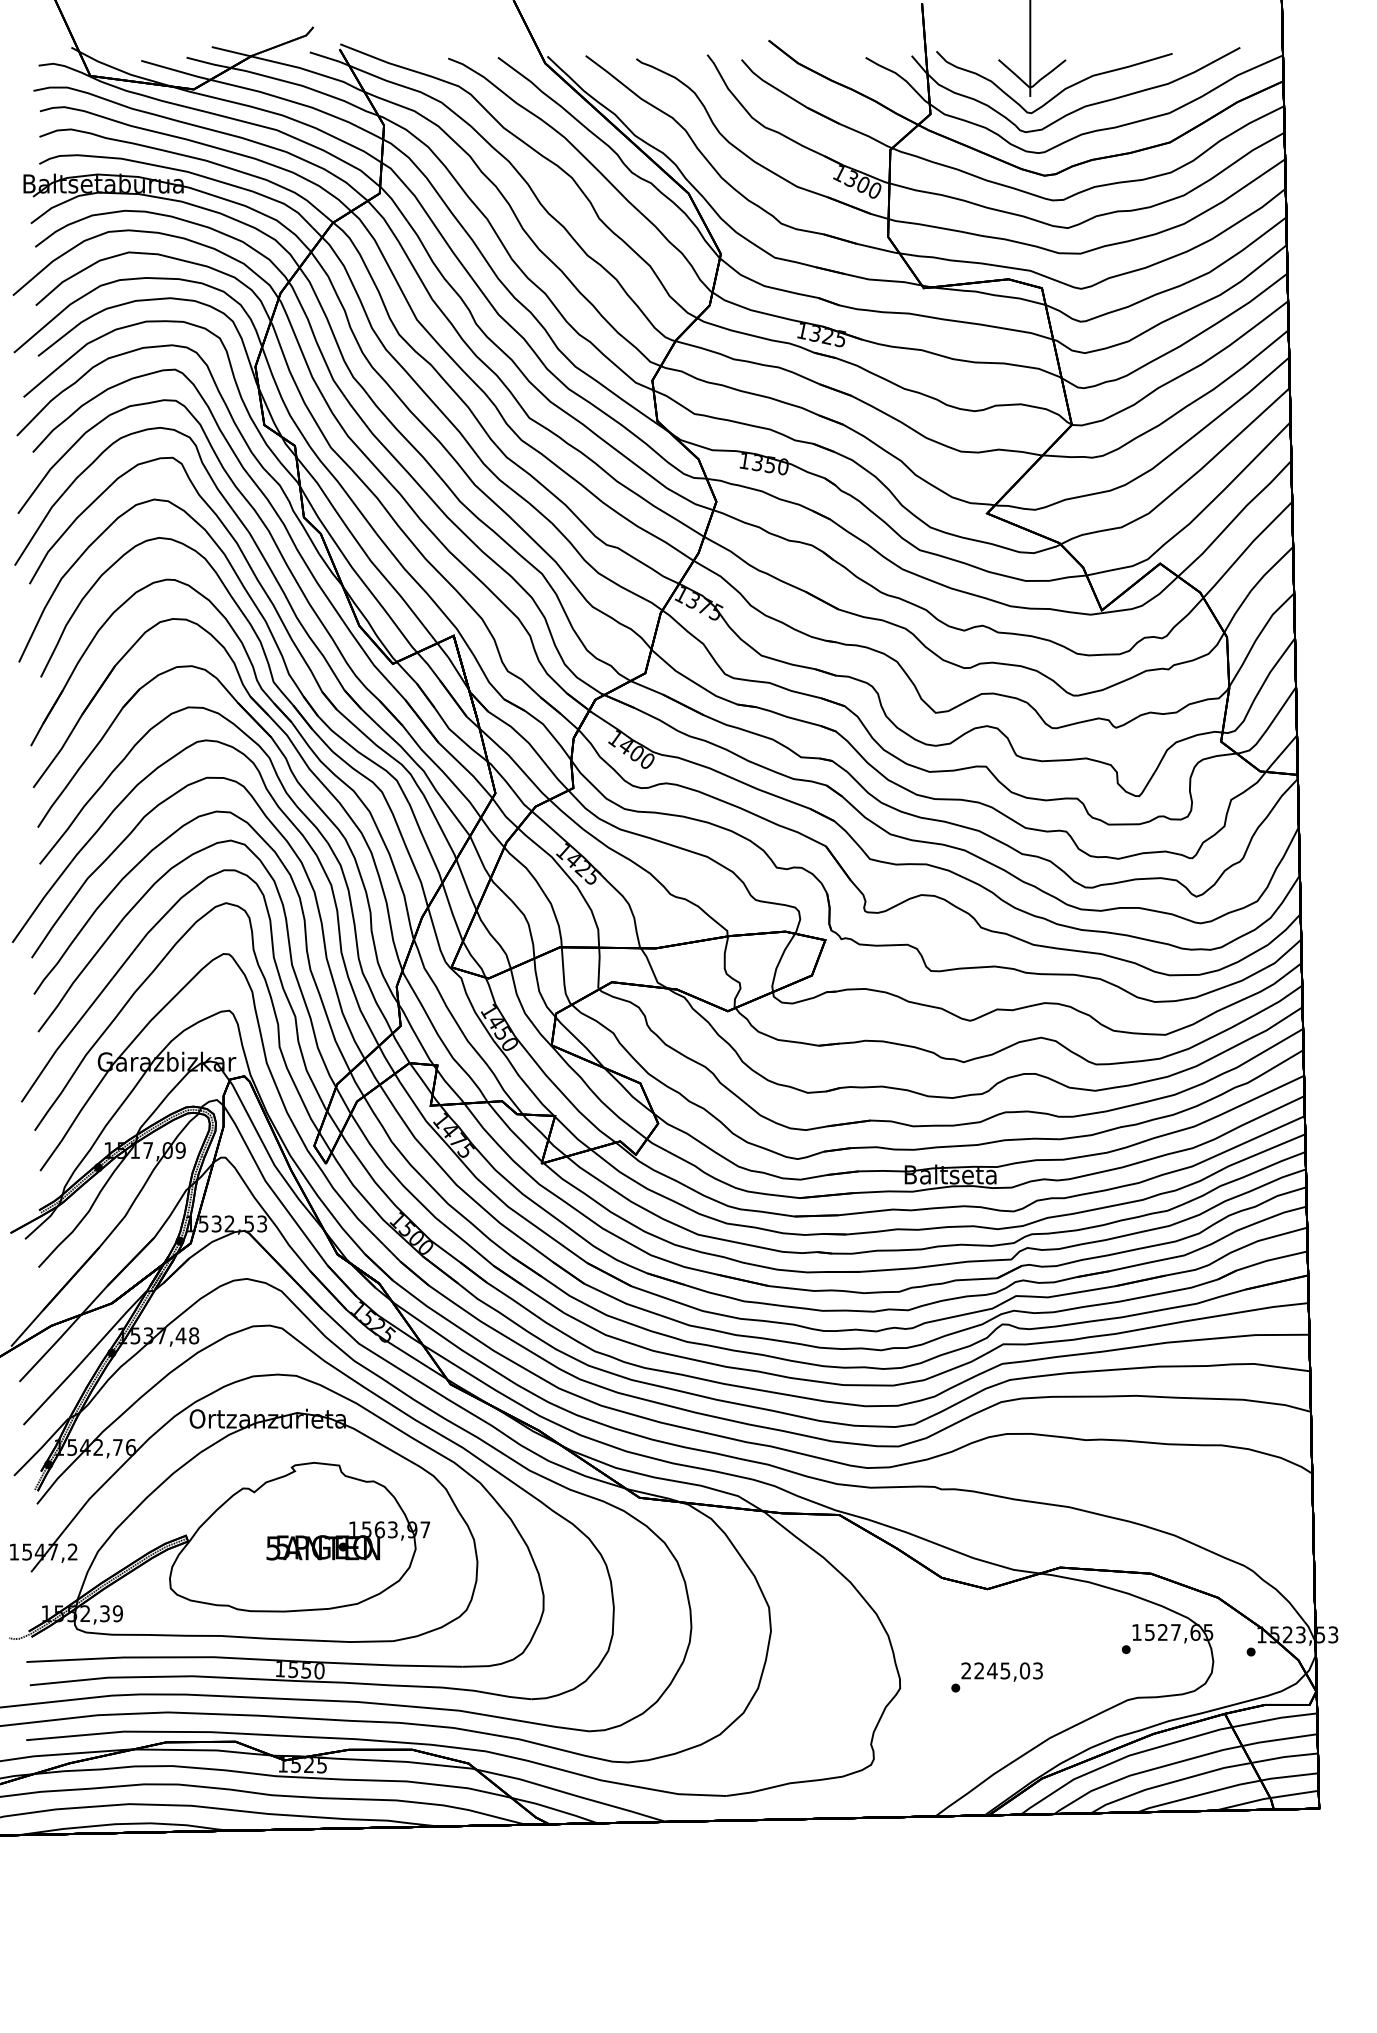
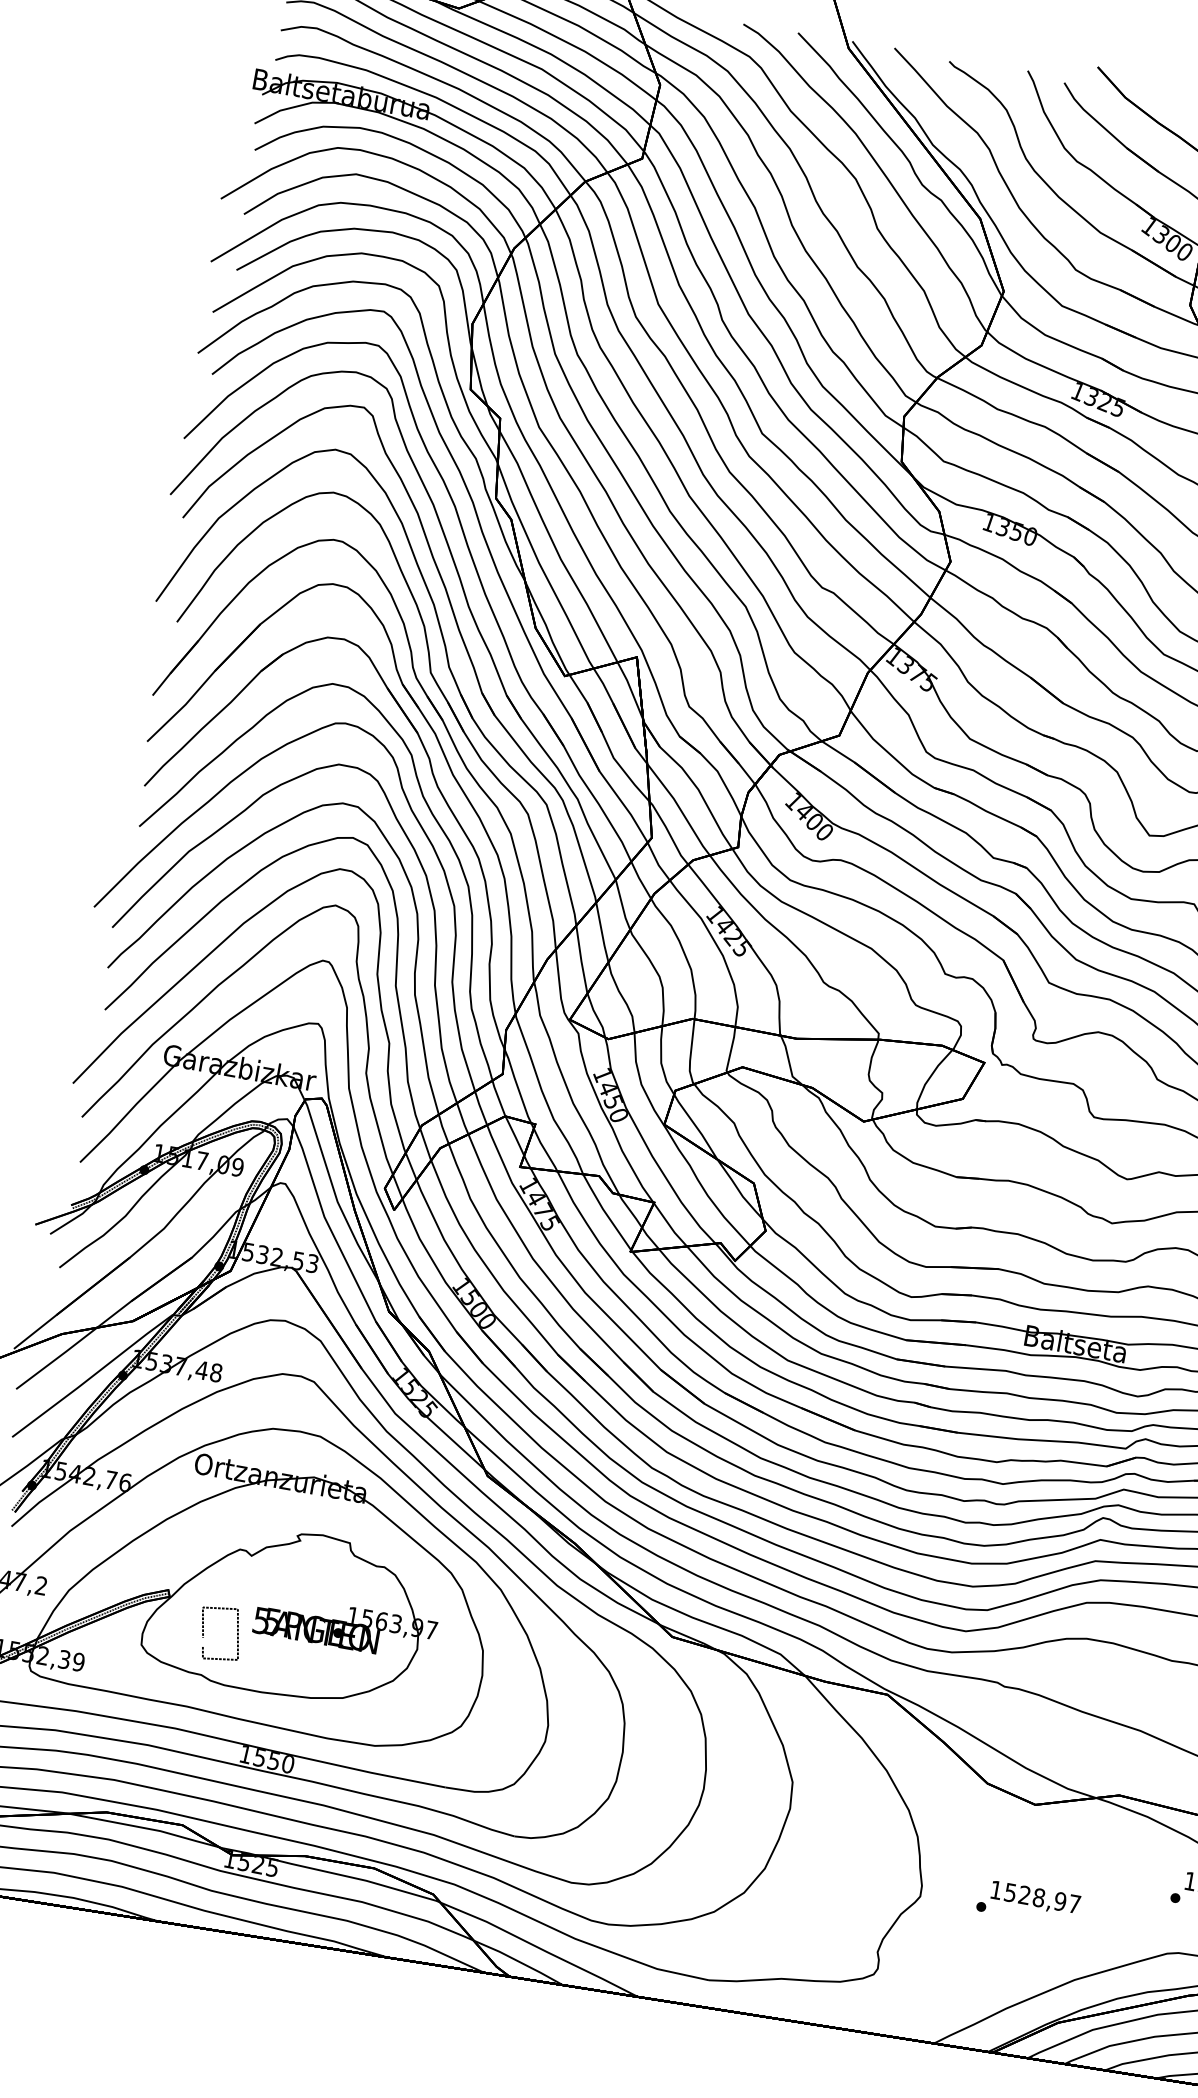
curve: (224, 1568) -> (204, 1633), added
text: (1001, 1670) -> (1034, 1896), 2245,03 -> 1528,97

